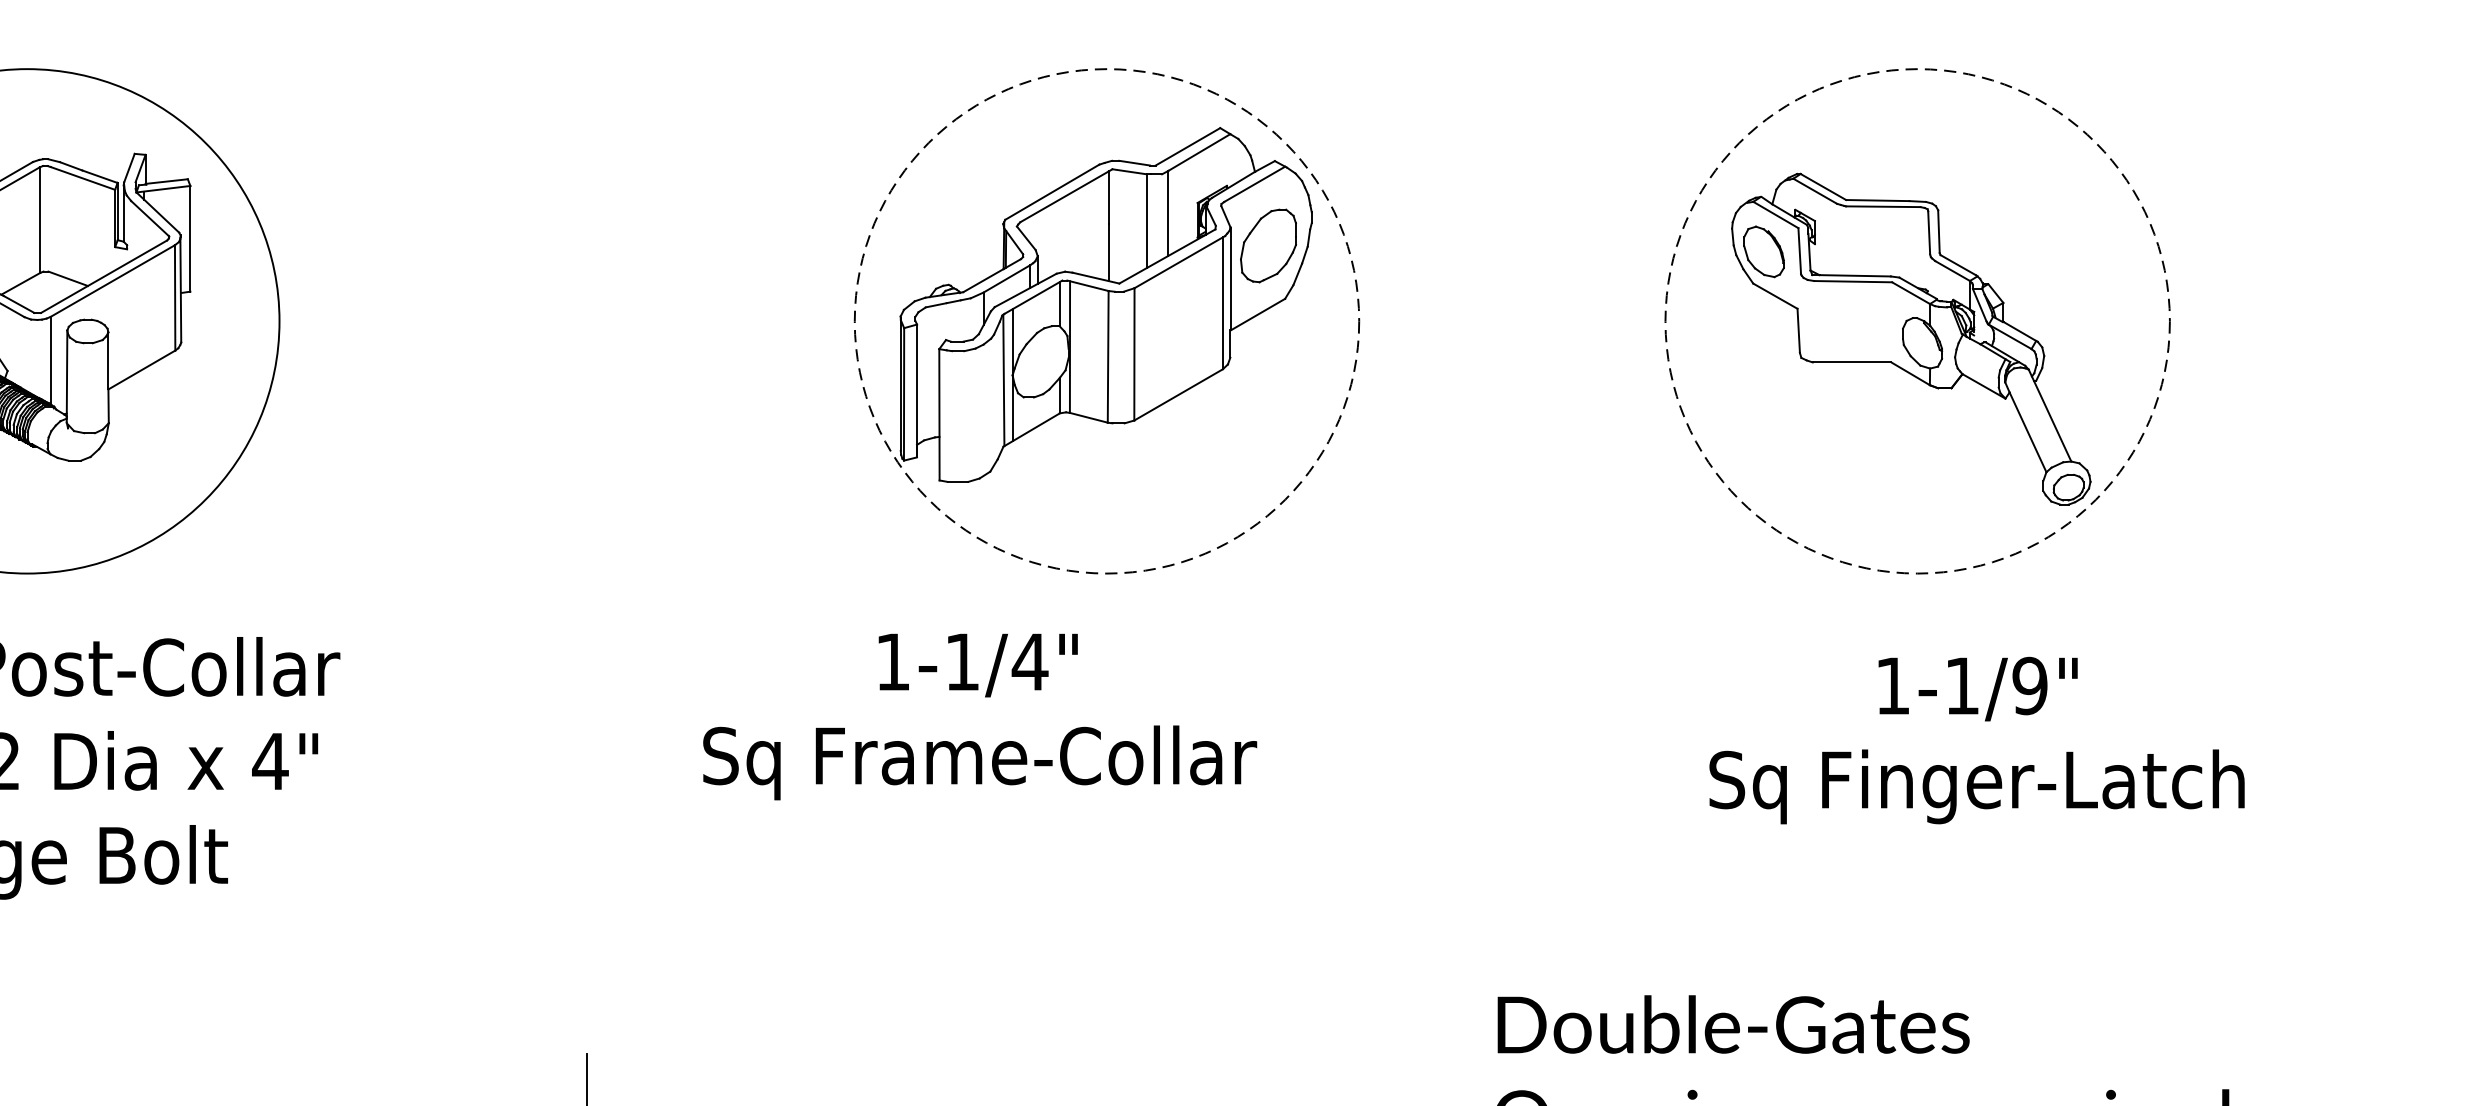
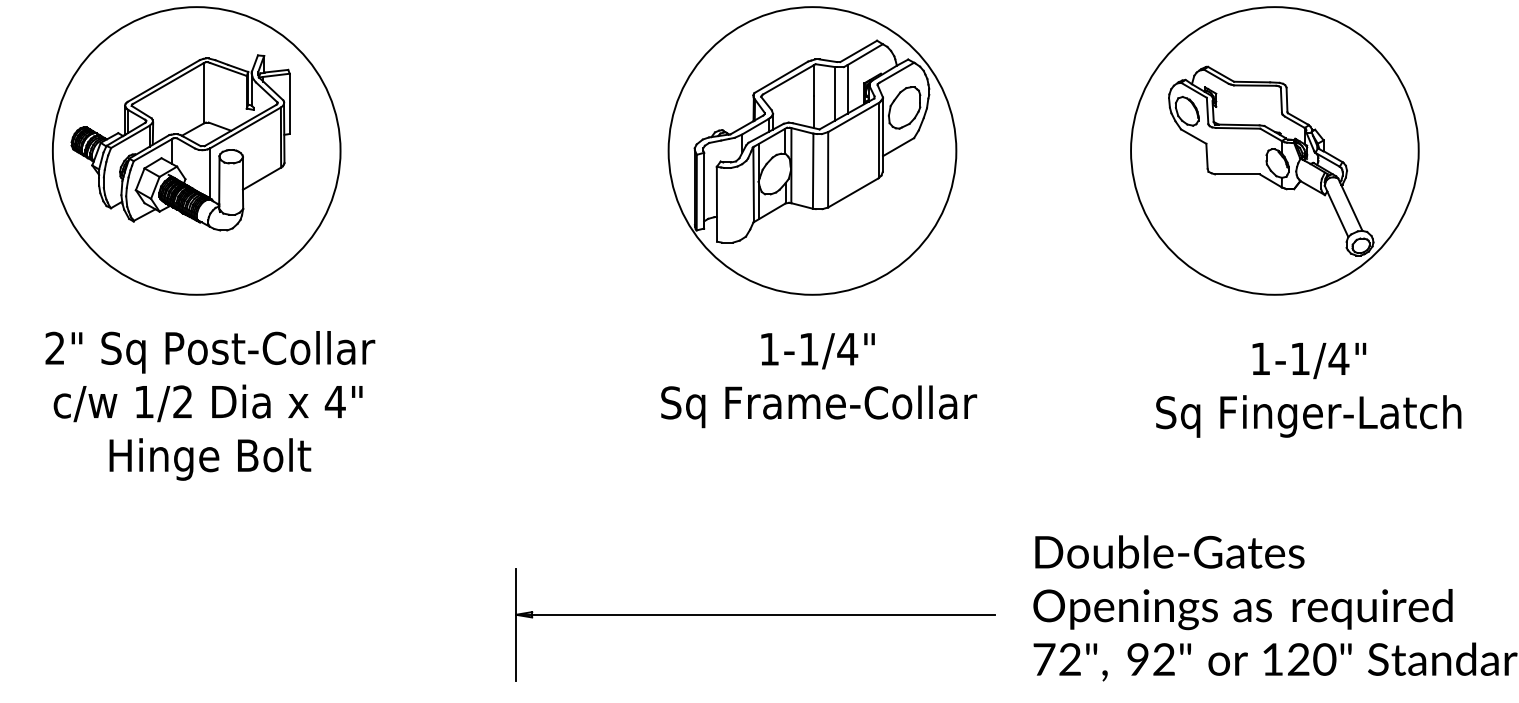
circle: (1106, 320) -> (812, 150), dashed -> solid
circle: (1917, 320) -> (1274, 150), dashed -> solid
text: (2029, 685) -> (1338, 358), 1-1/9" -> 1-1/4"
text: (980, 716) -> (819, 380), moved

